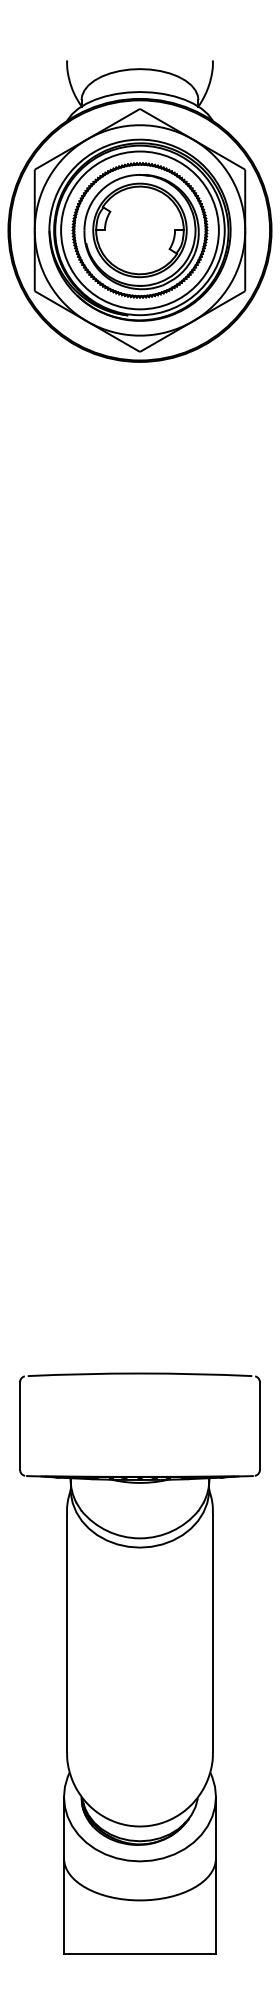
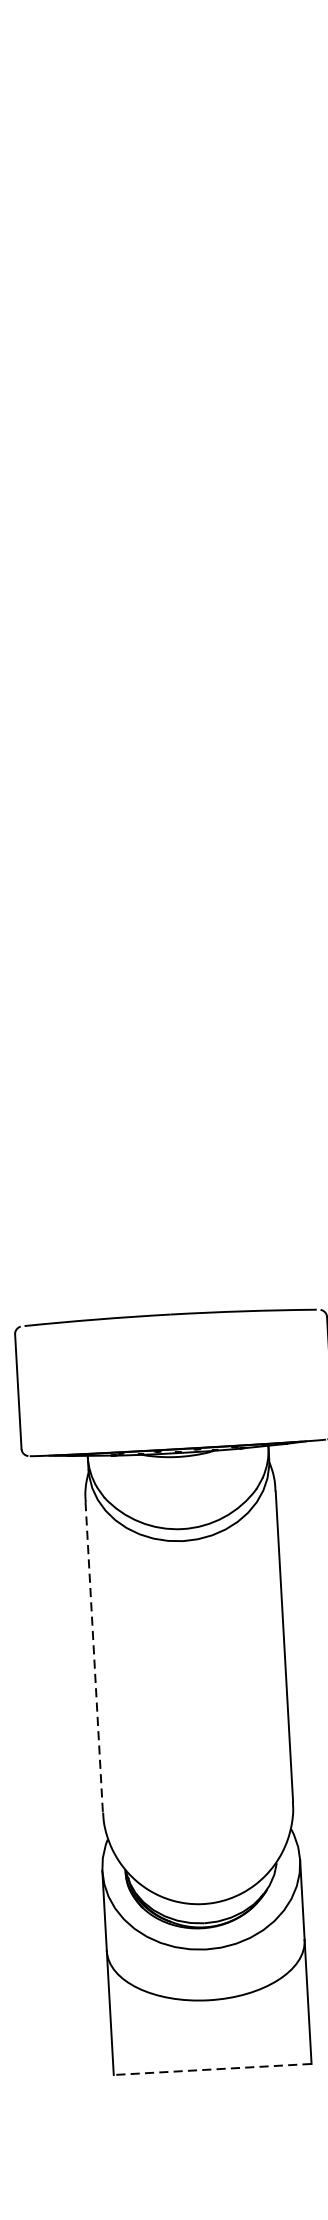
line: (66, 1633) -> (93, 1658), solid -> dashed
line: (139, 1953) -> (212, 2069), solid -> dashed

